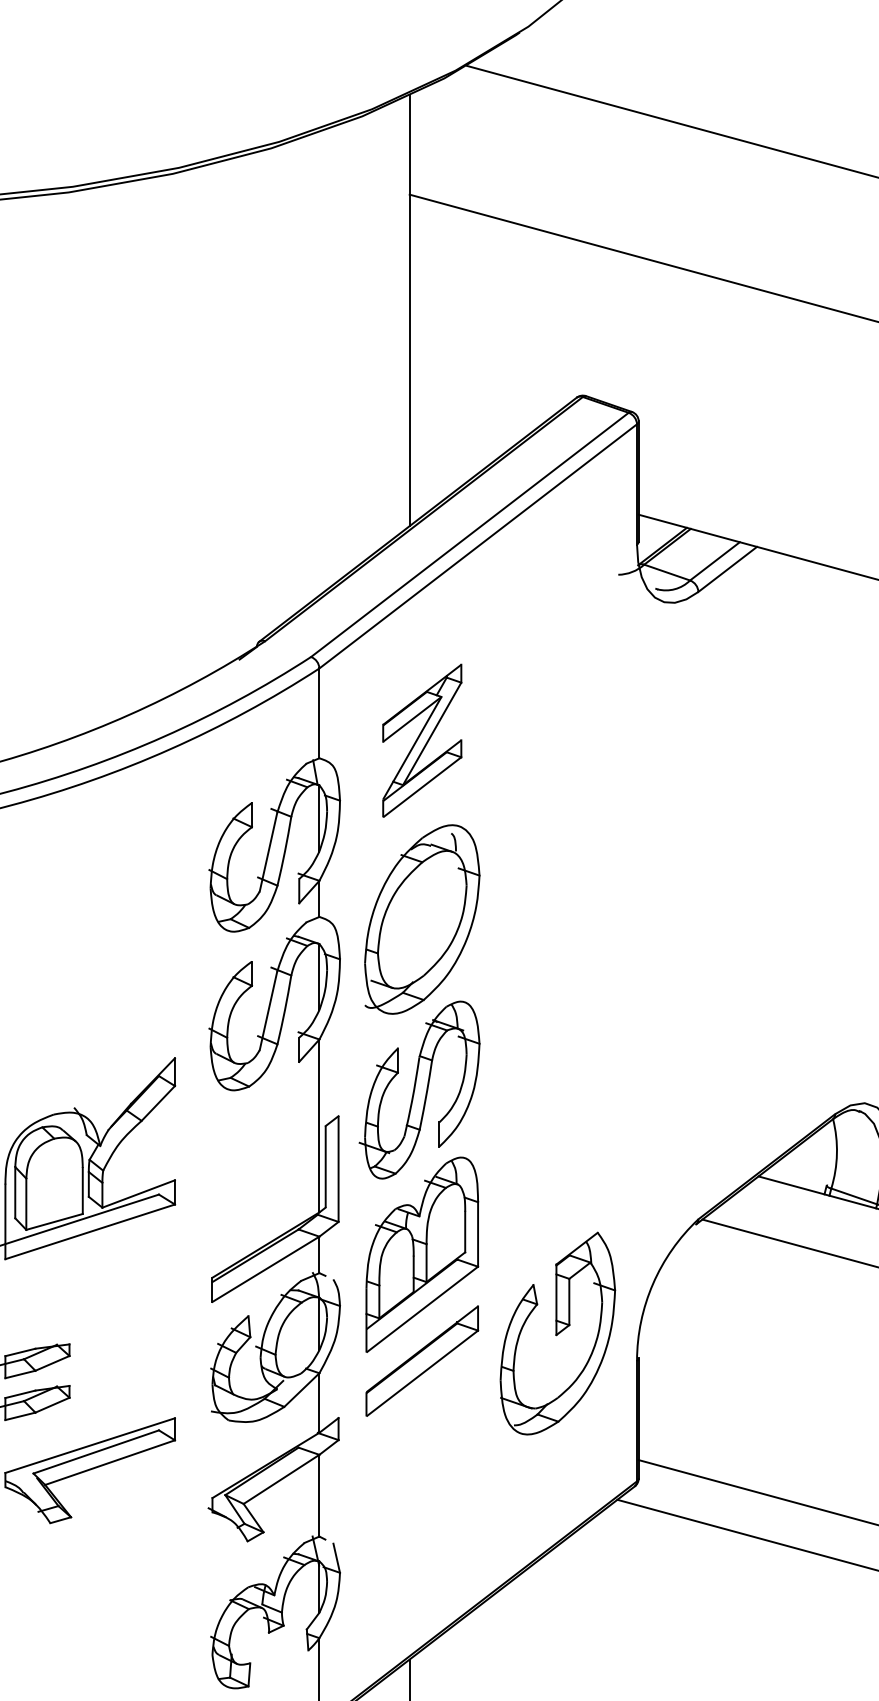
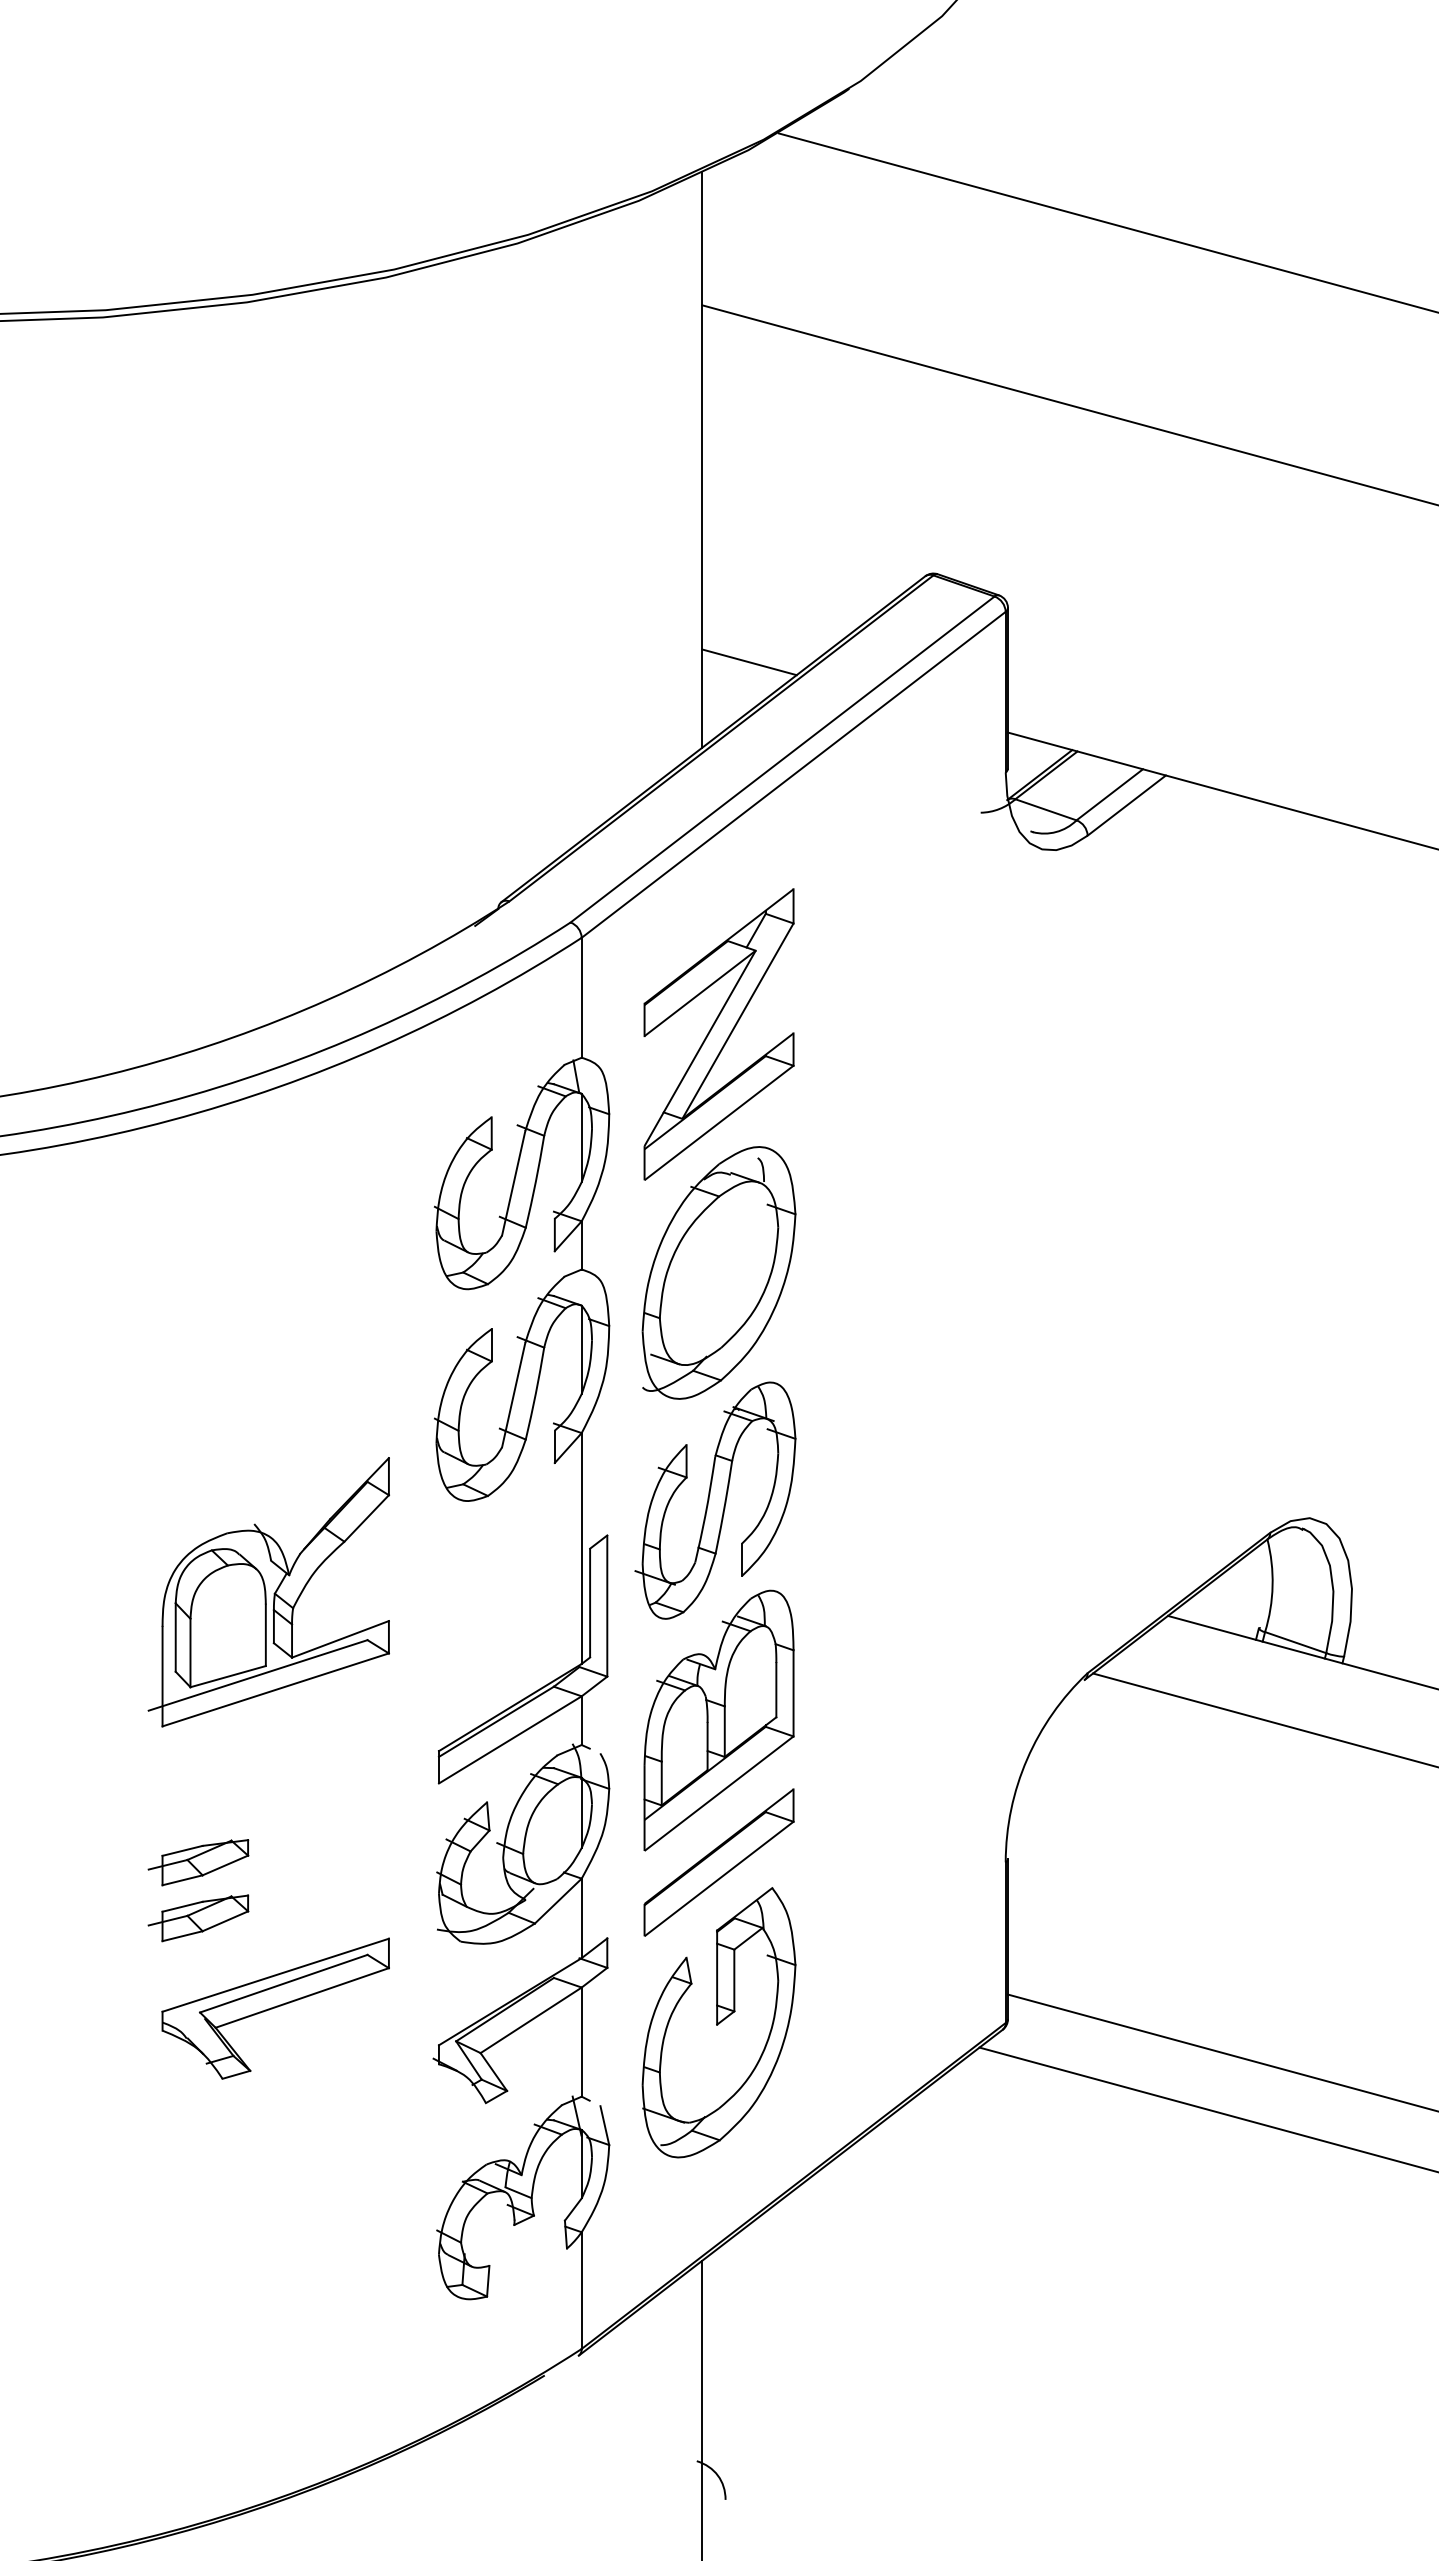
line: (445, 462) -> (749, 662), added
part: (421, 740) -> (718, 1034), size x1.43
part: (557, 1333) -> (718, 2022), moved

